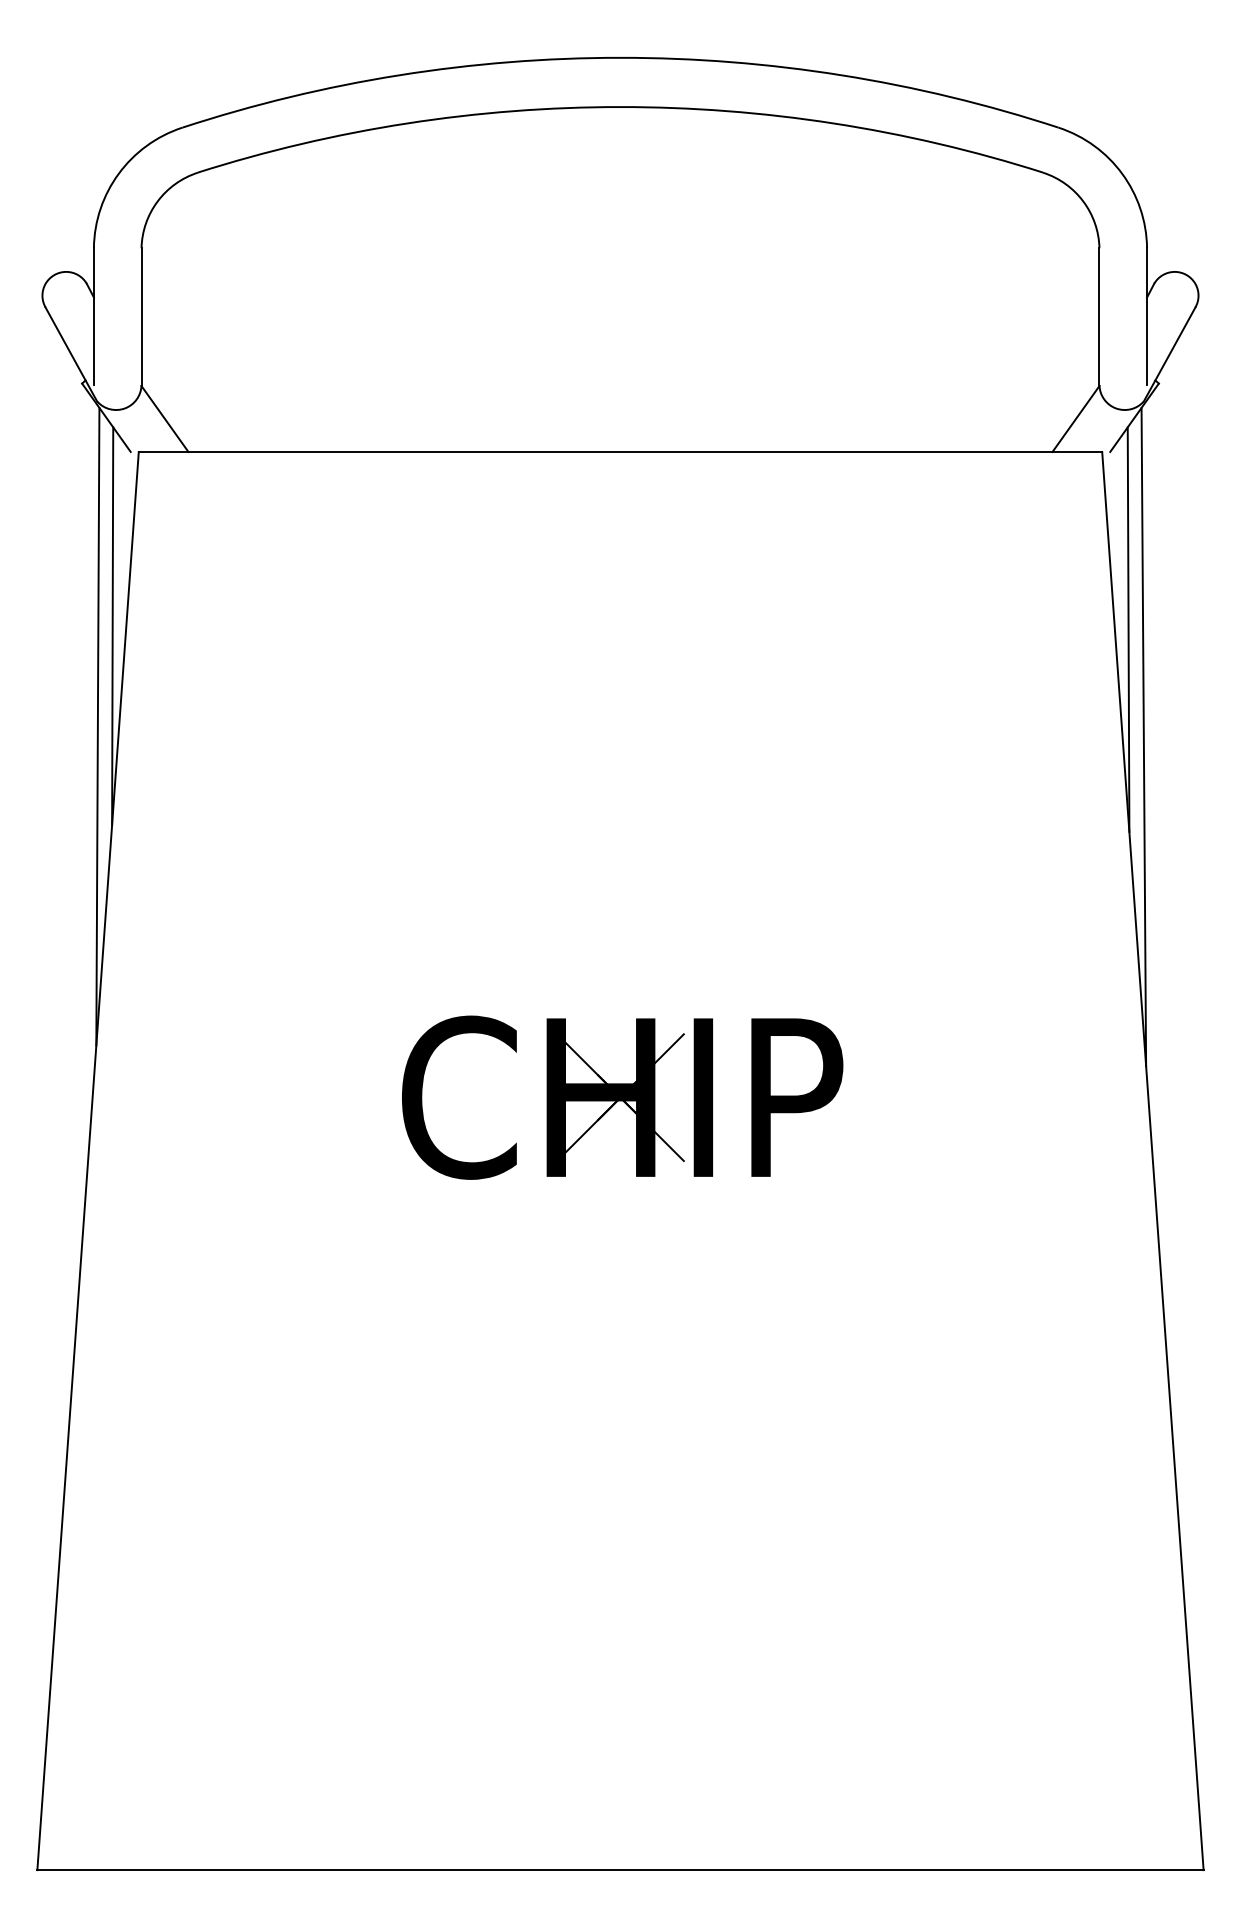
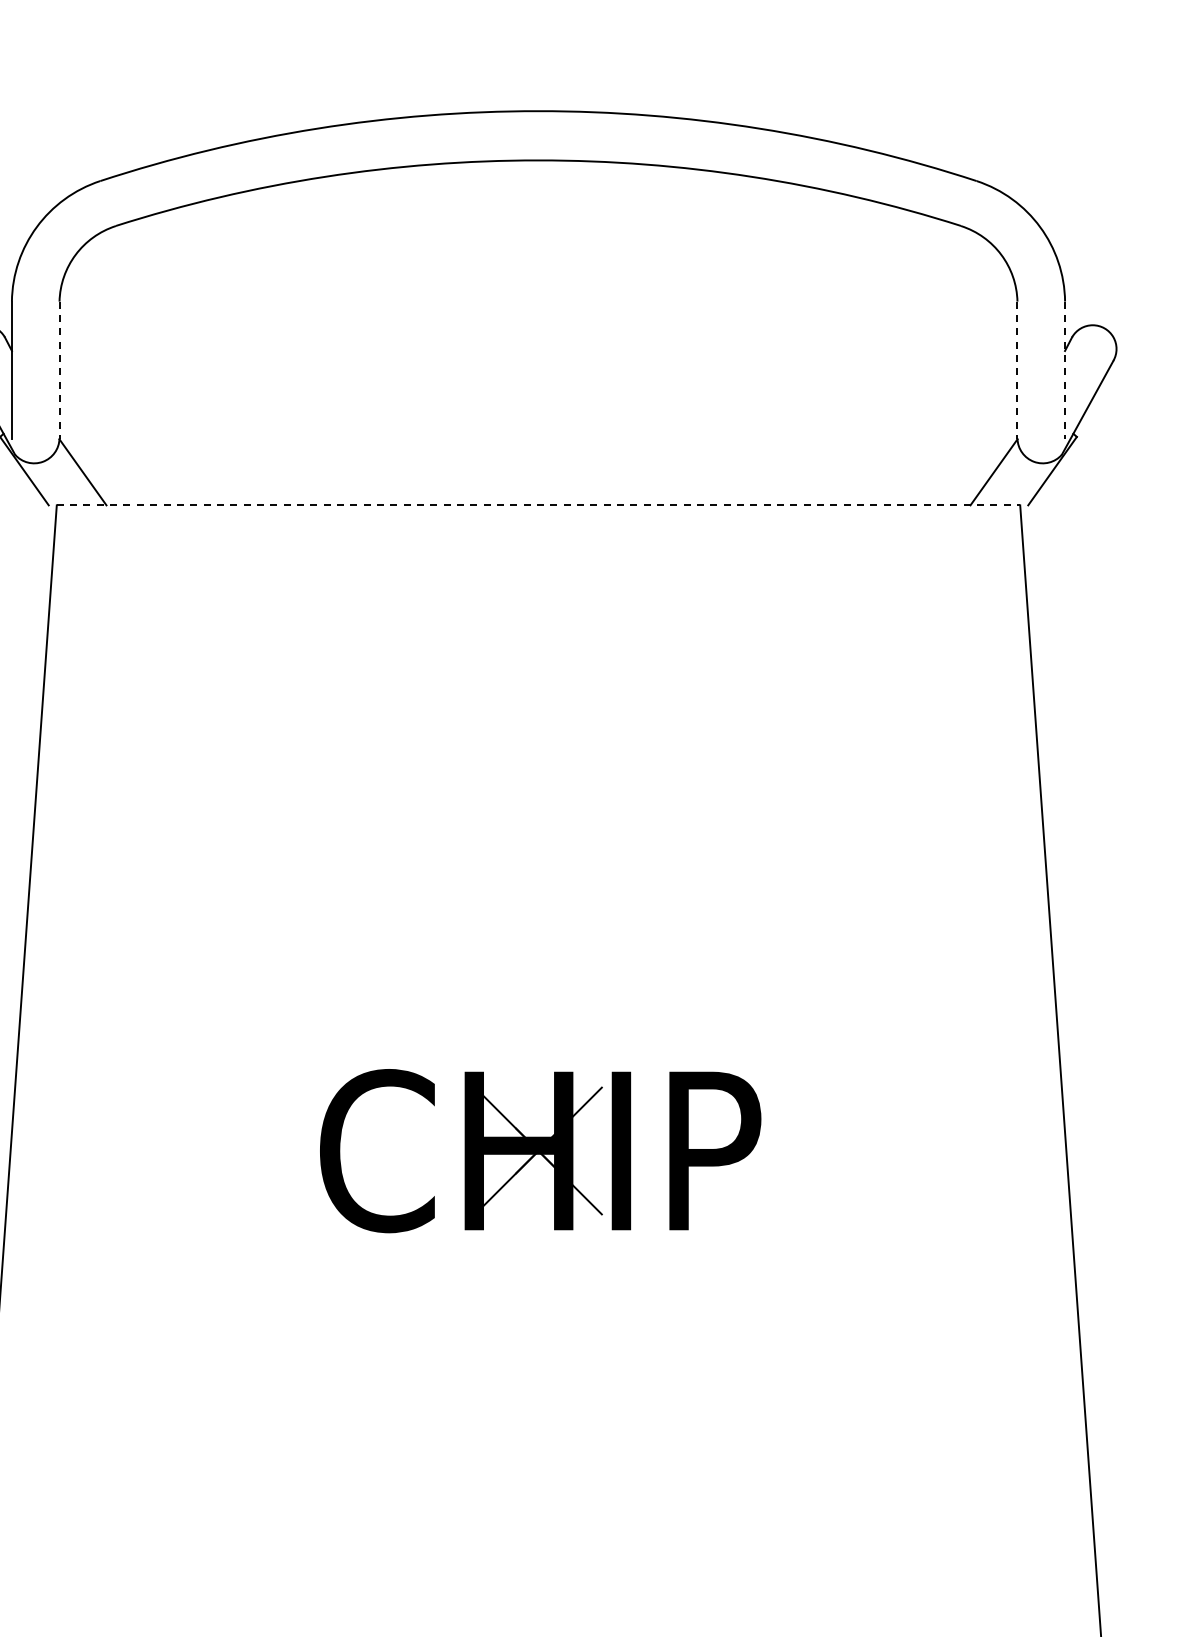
line: (141, 316) -> (59, 369), solid -> dashed
line: (1099, 316) -> (1017, 369), solid -> dashed
line: (1147, 316) -> (1065, 369), solid -> dashed
line: (620, 451) -> (538, 504), solid -> dashed
line: (112, 625) -> (30, 678), removed
line: (1128, 629) -> (1046, 682), removed
line: (97, 726) -> (15, 779), removed
line: (1143, 737) -> (1061, 790), removed

